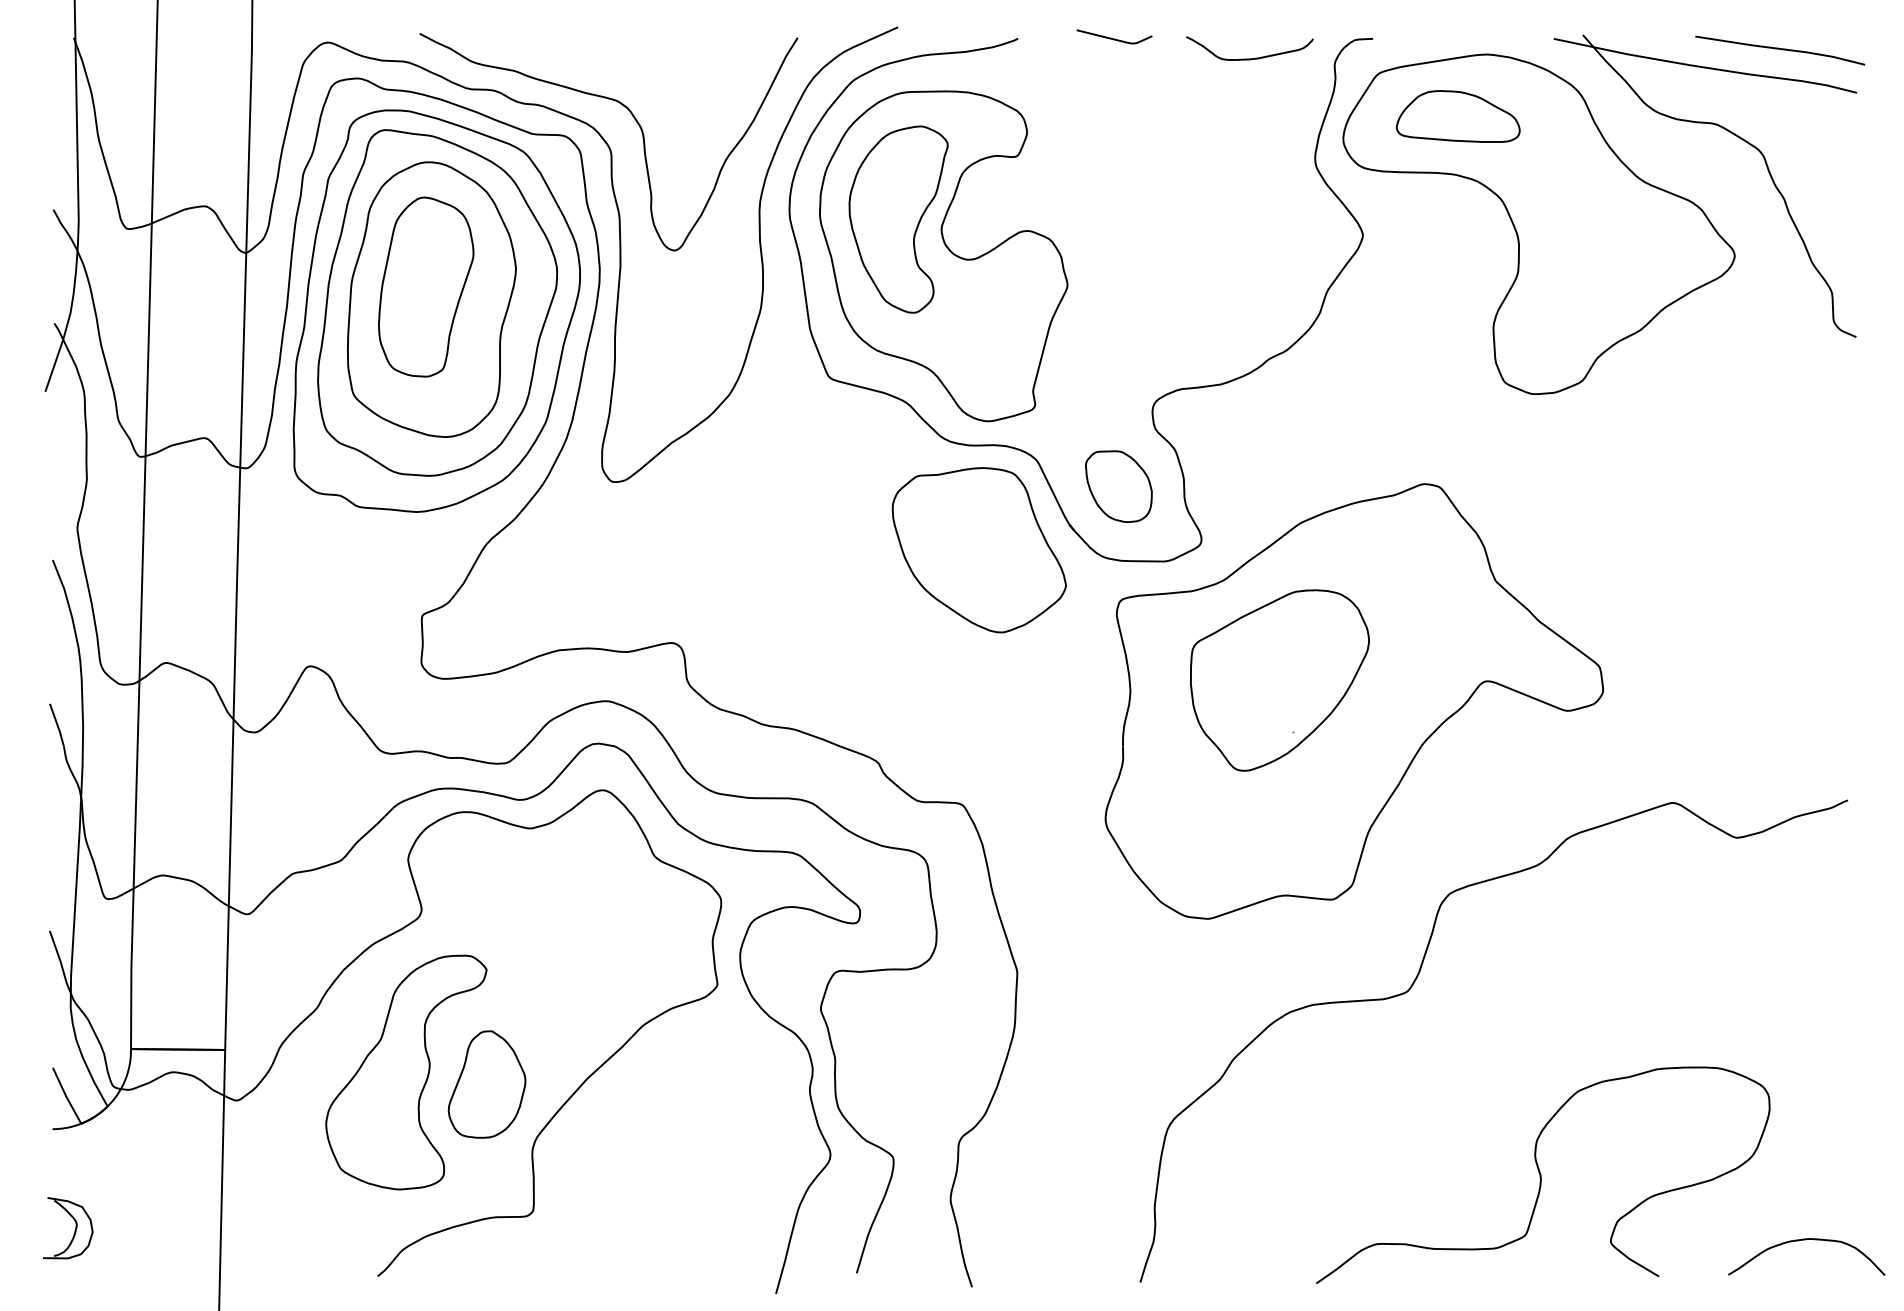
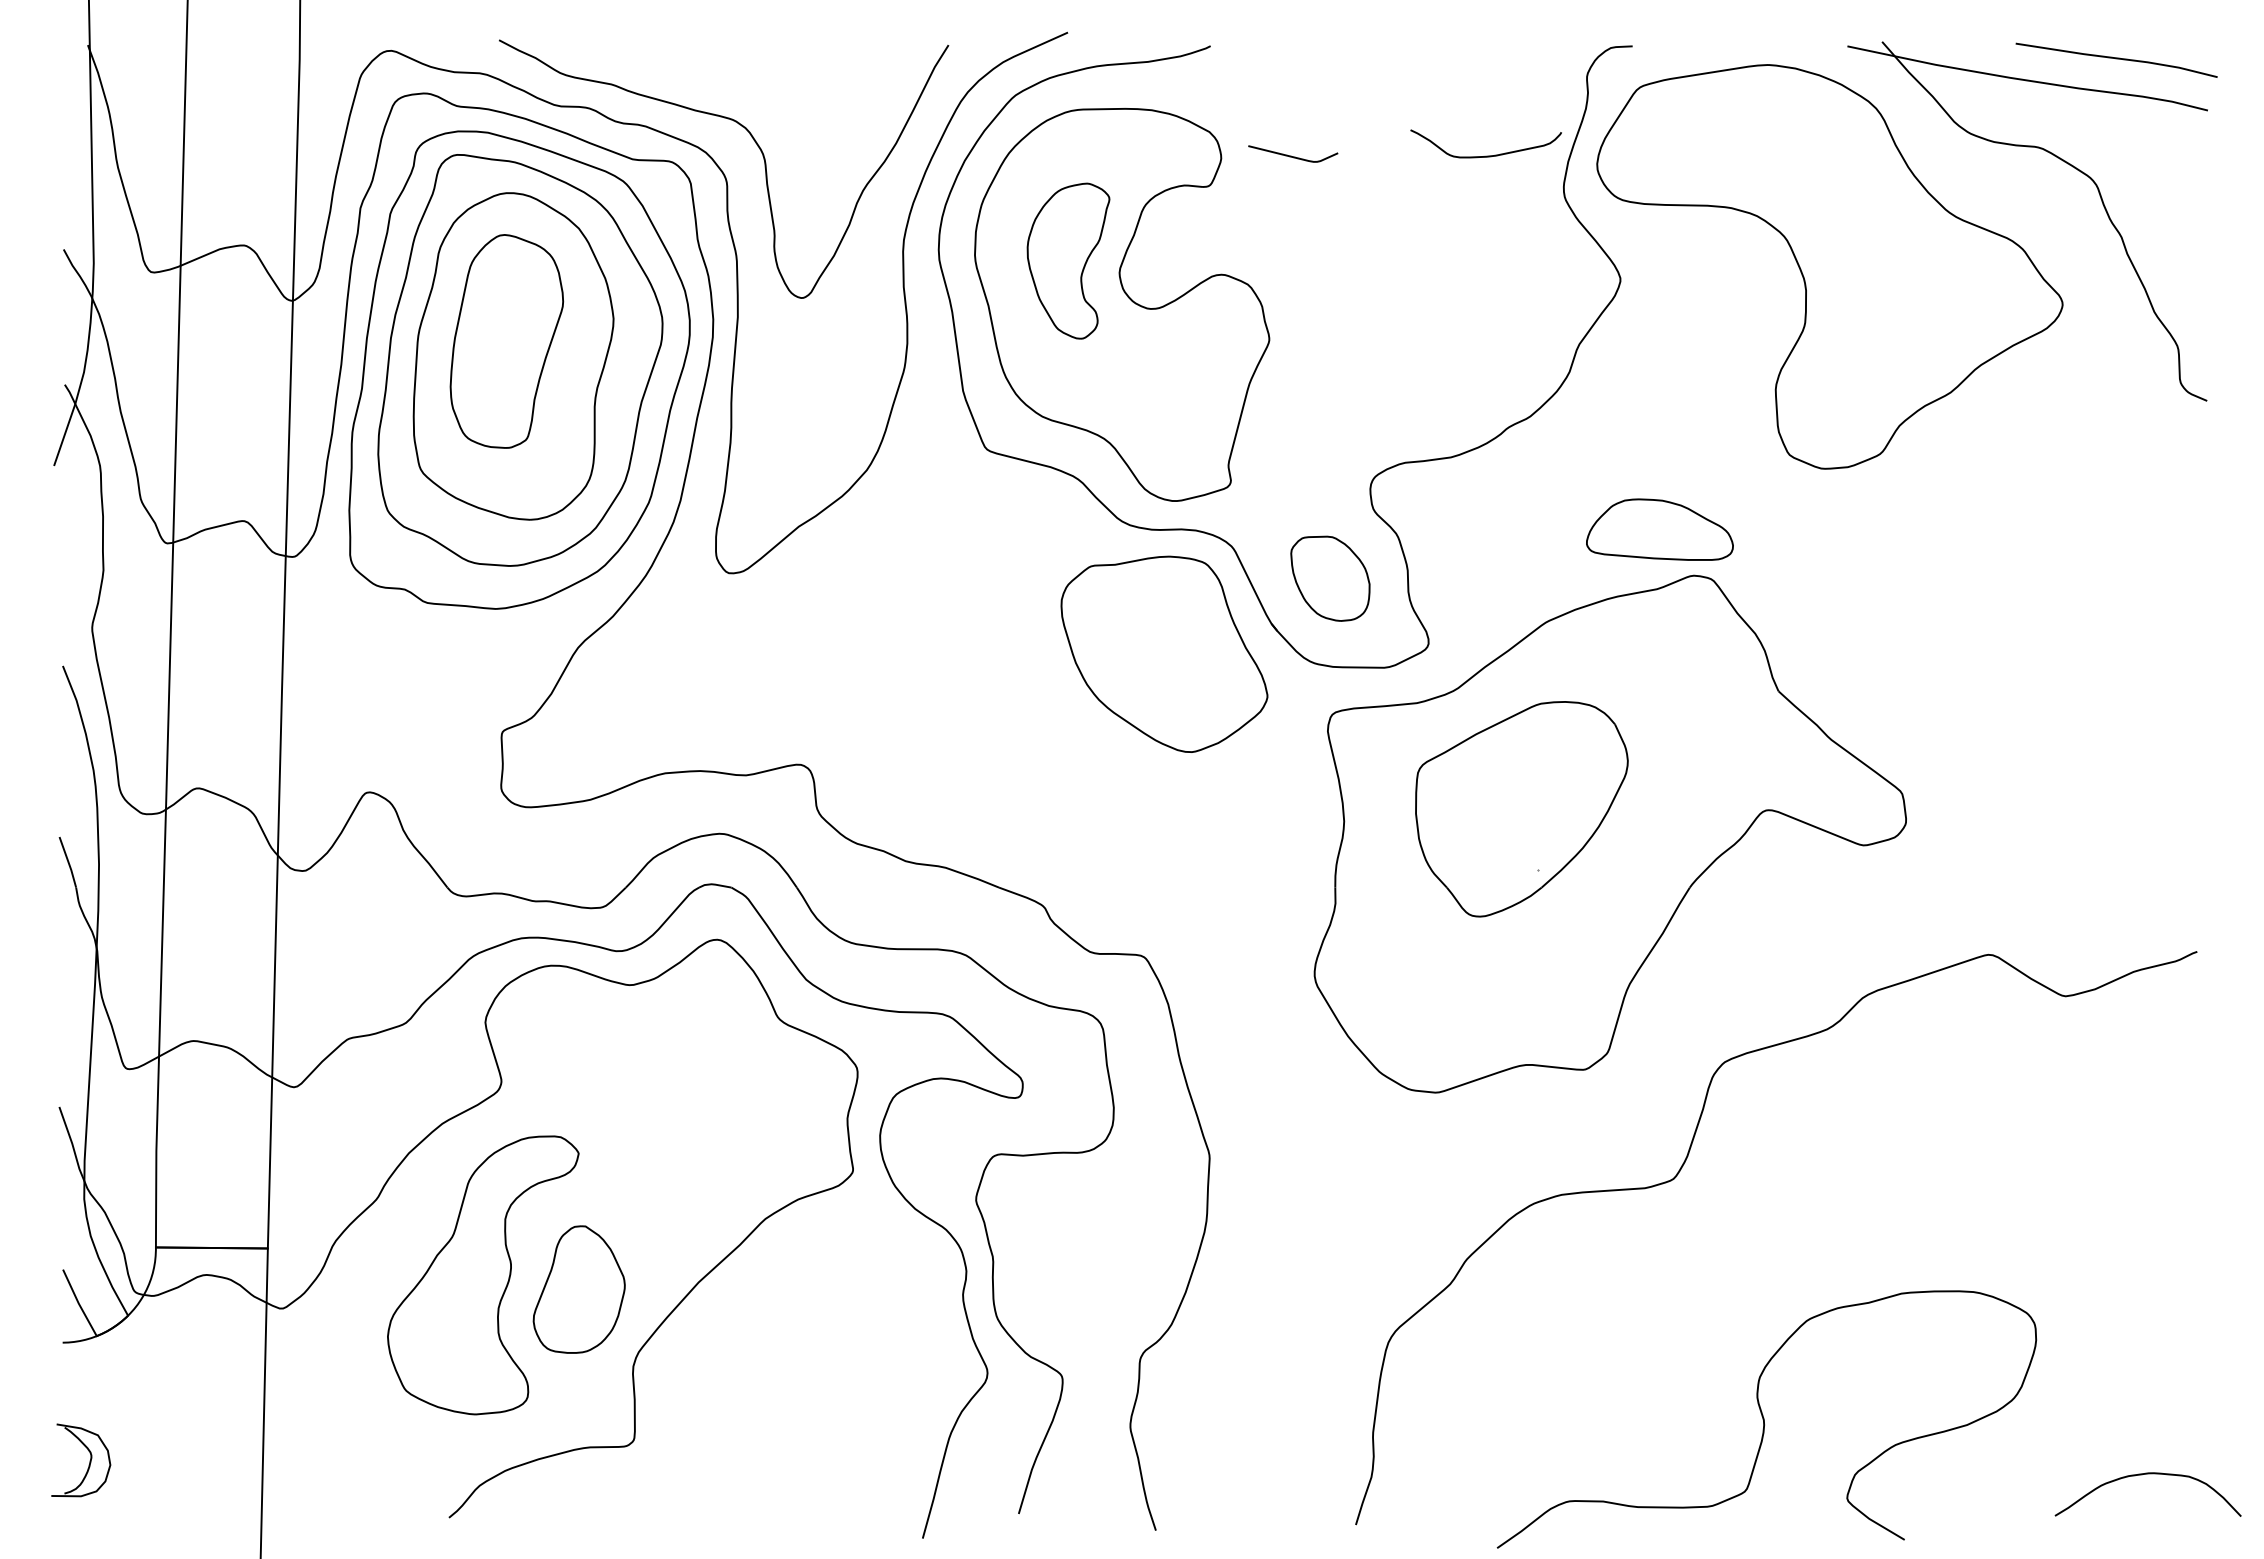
curve: (1113, 38) -> (1291, 155), moved
curve: (1249, 58) -> (1485, 155), moved
part: (1457, 116) -> (1659, 529), moved
part: (898, 218) -> (1068, 260), size x0.7
curve: (1541, 1175) -> (1764, 1419), moved

